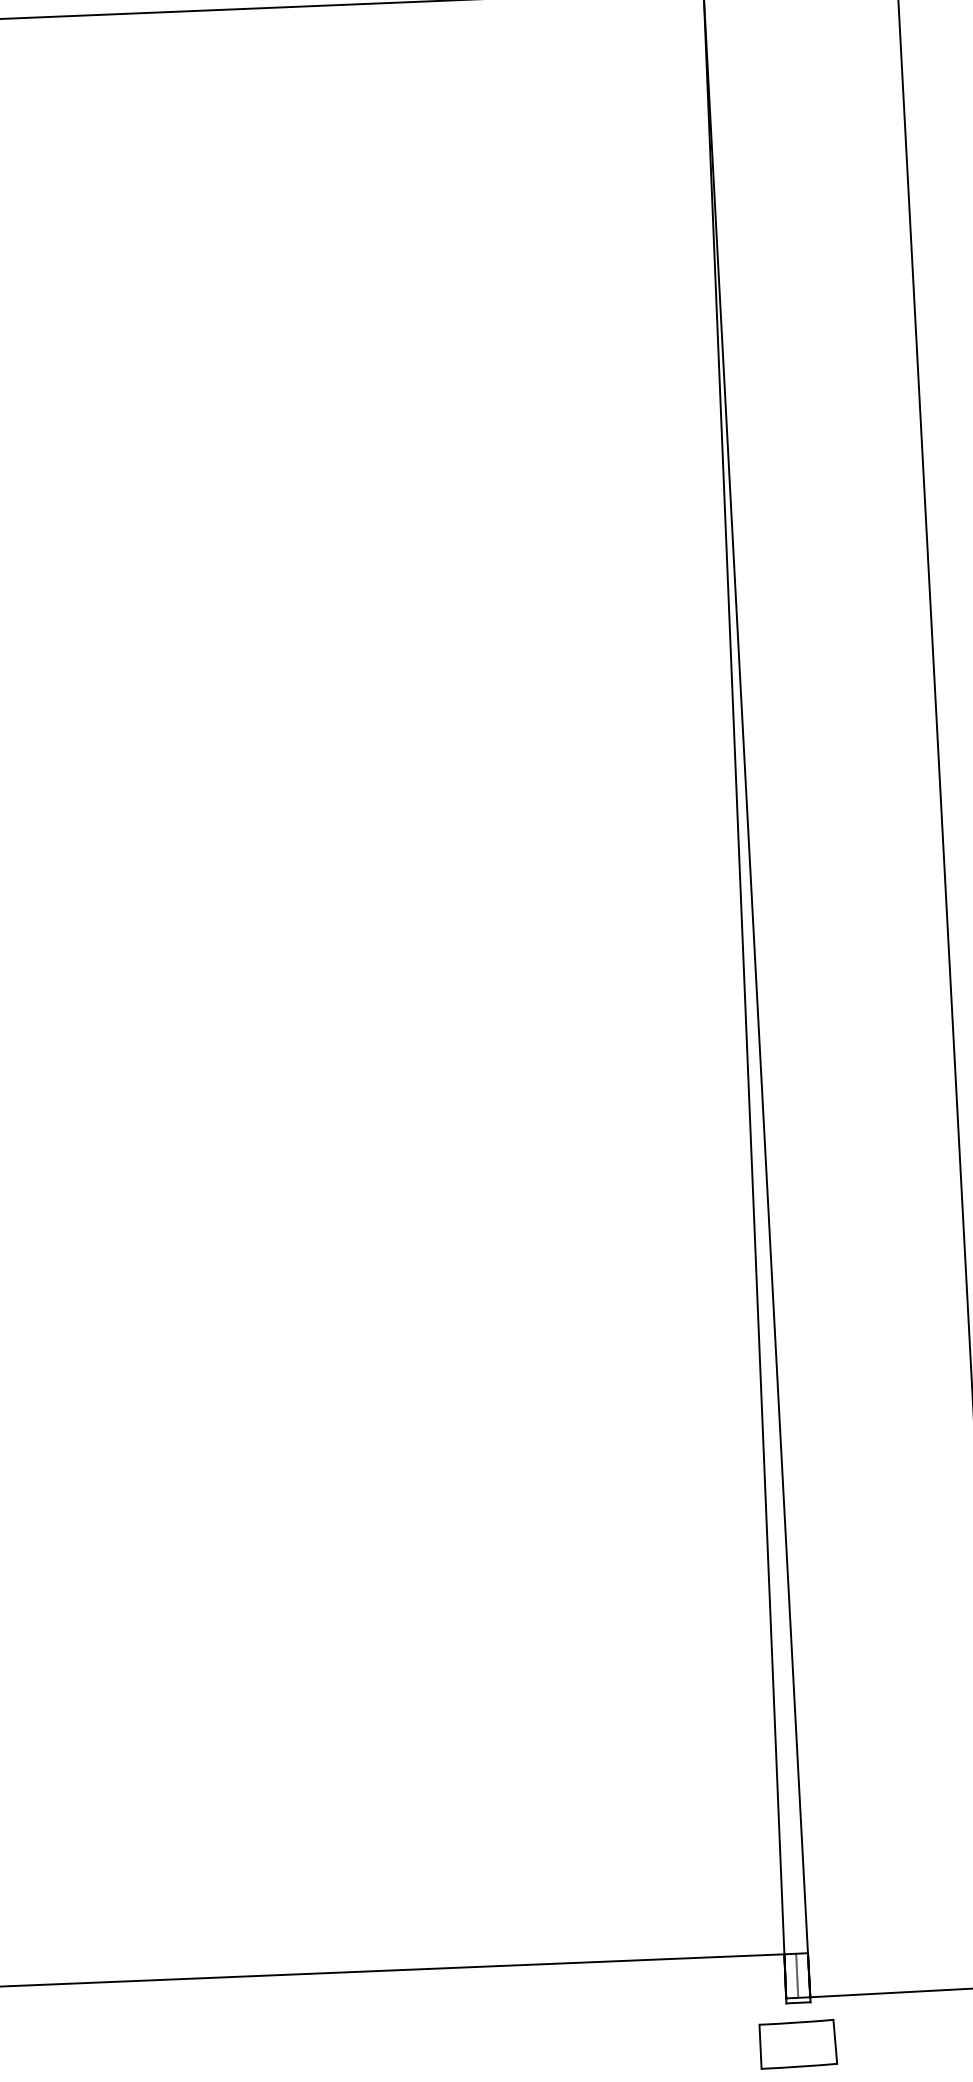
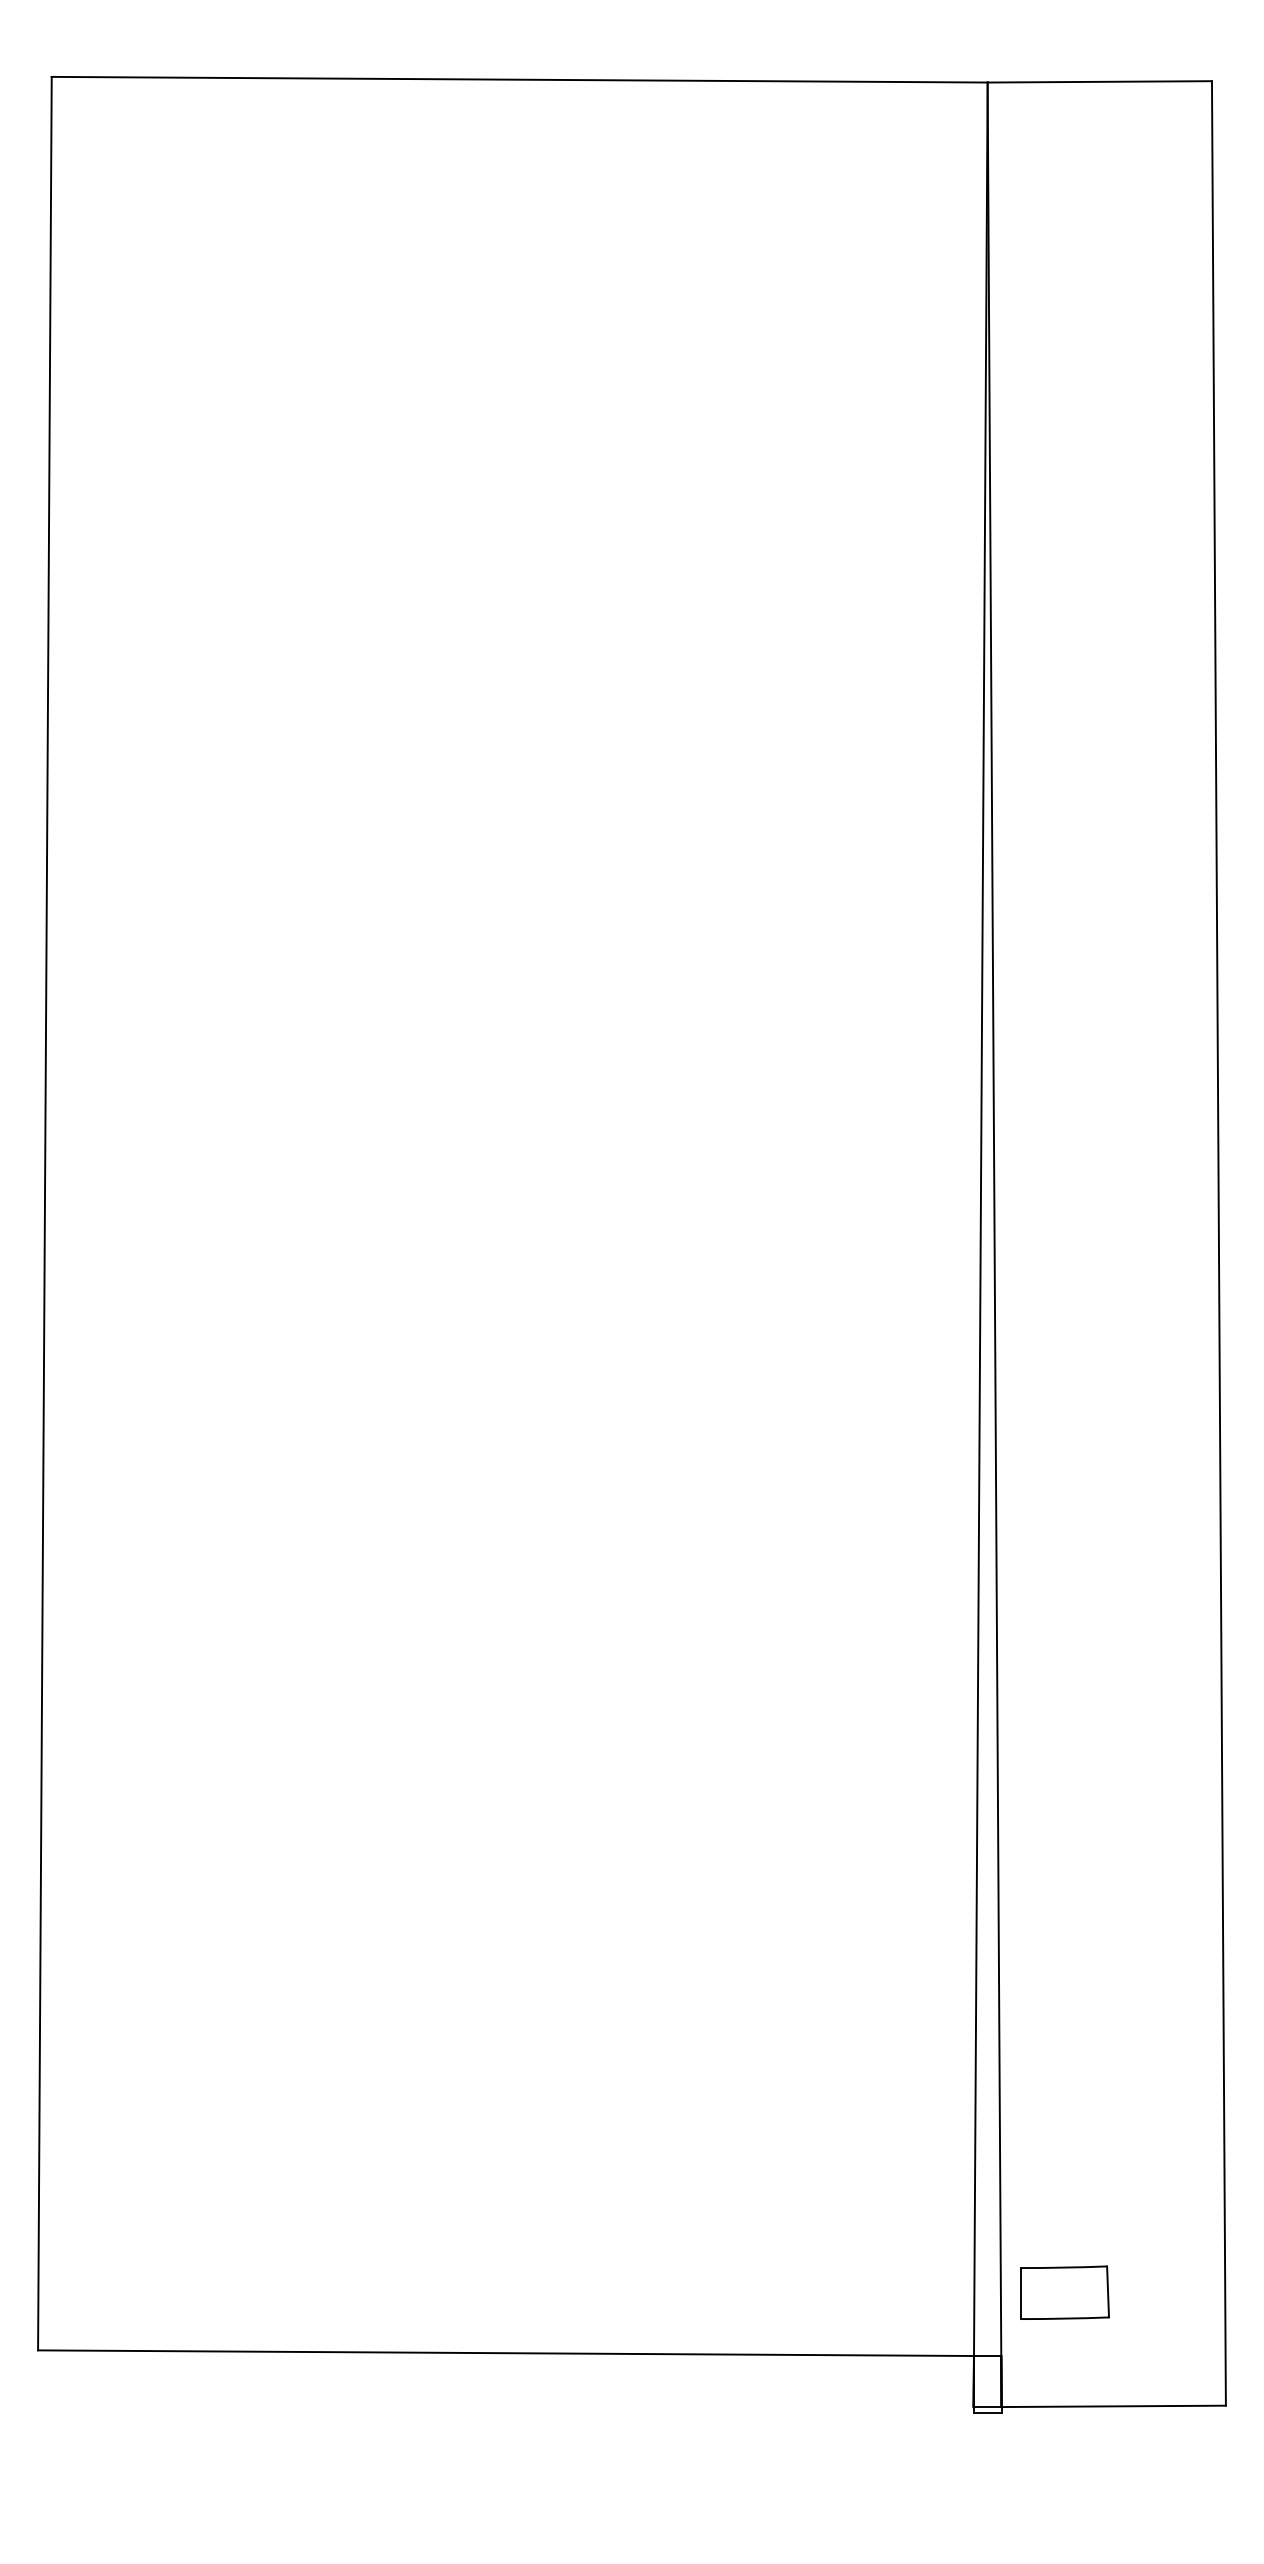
line: (797, 1975) -> (987, 2381), removed
part: (797, 2044) -> (1064, 2292), moved

